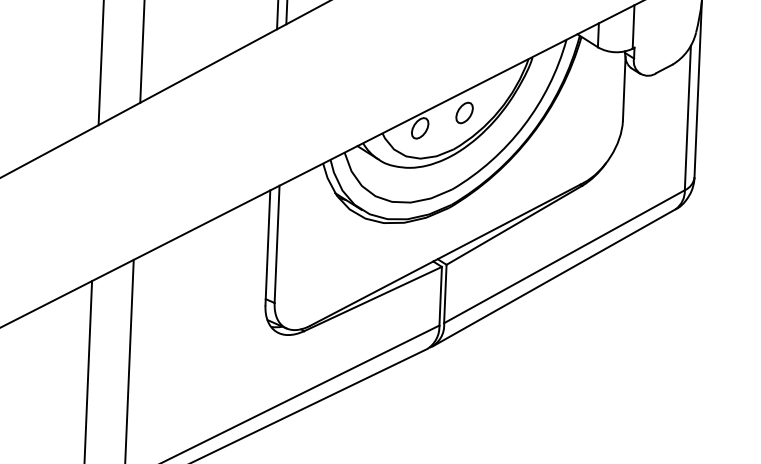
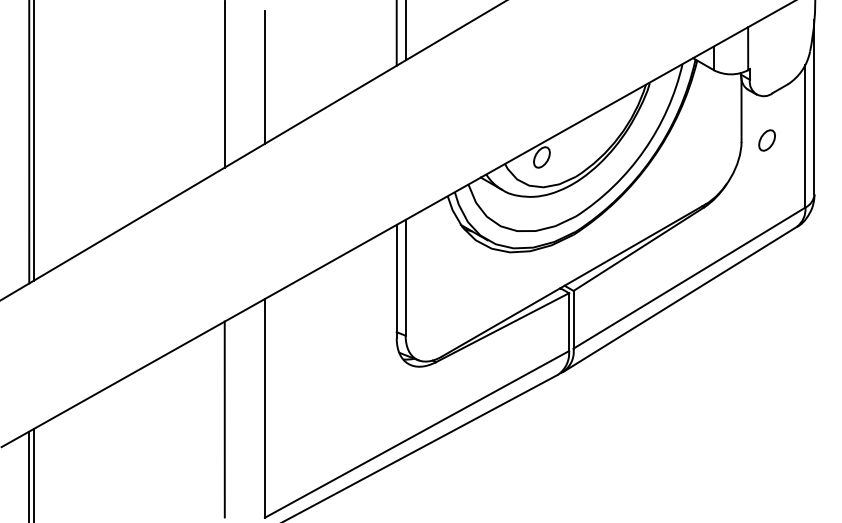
part: (463, 112) -> (766, 140), moved

